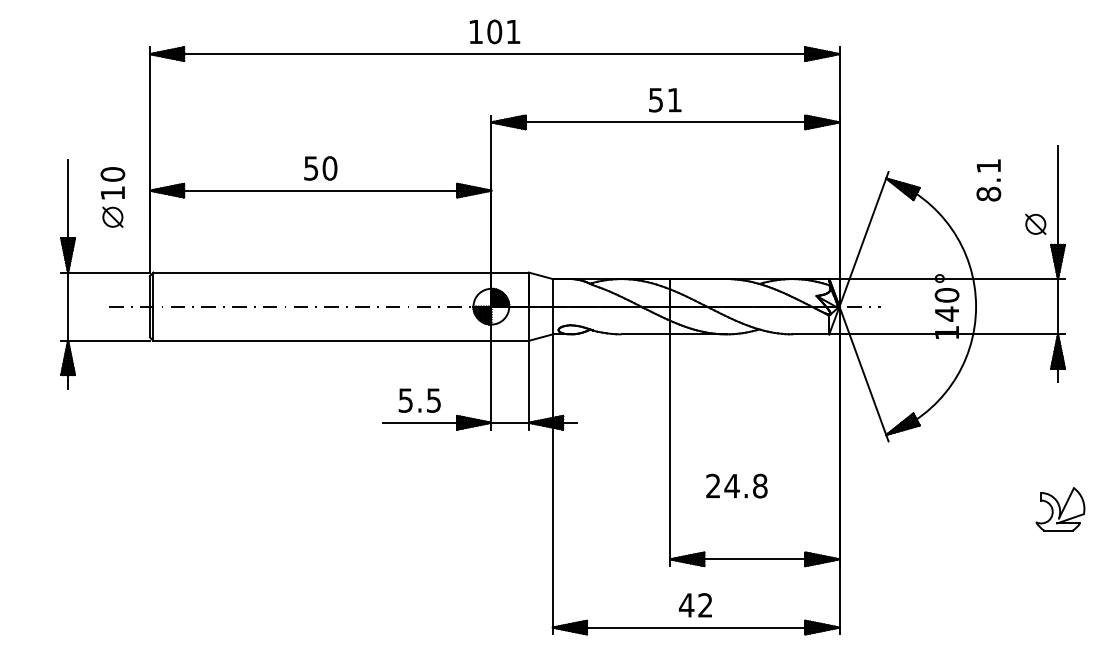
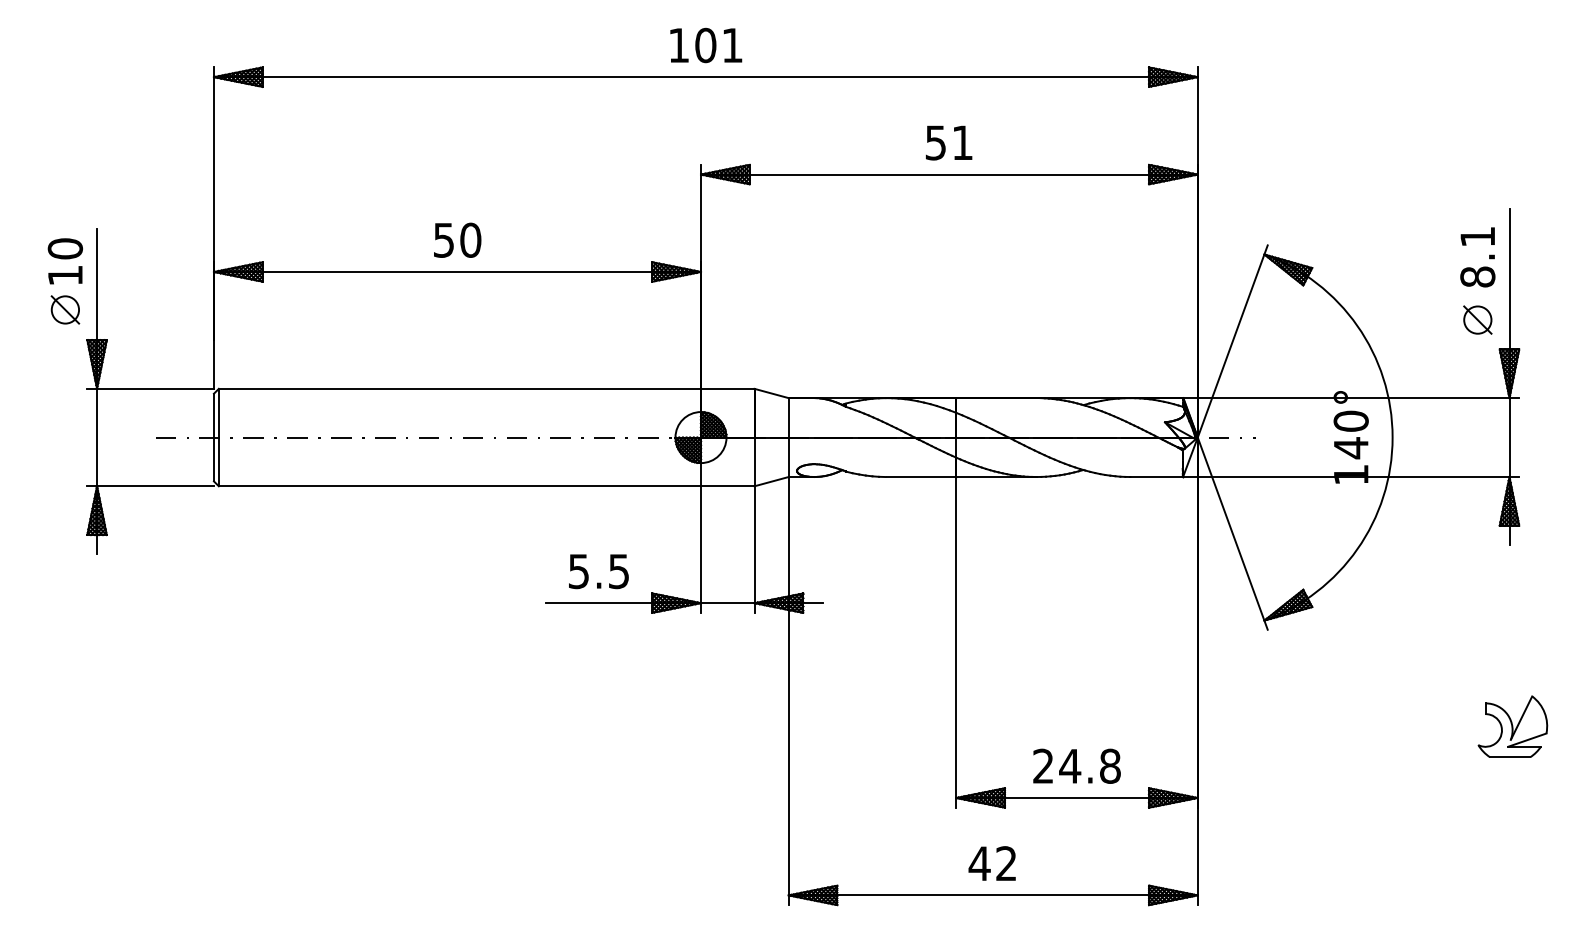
text: (988, 180) -> (1477, 257), moved
part: (112, 197) -> (64, 281), moved
text: (736, 485) -> (1076, 765), moved

